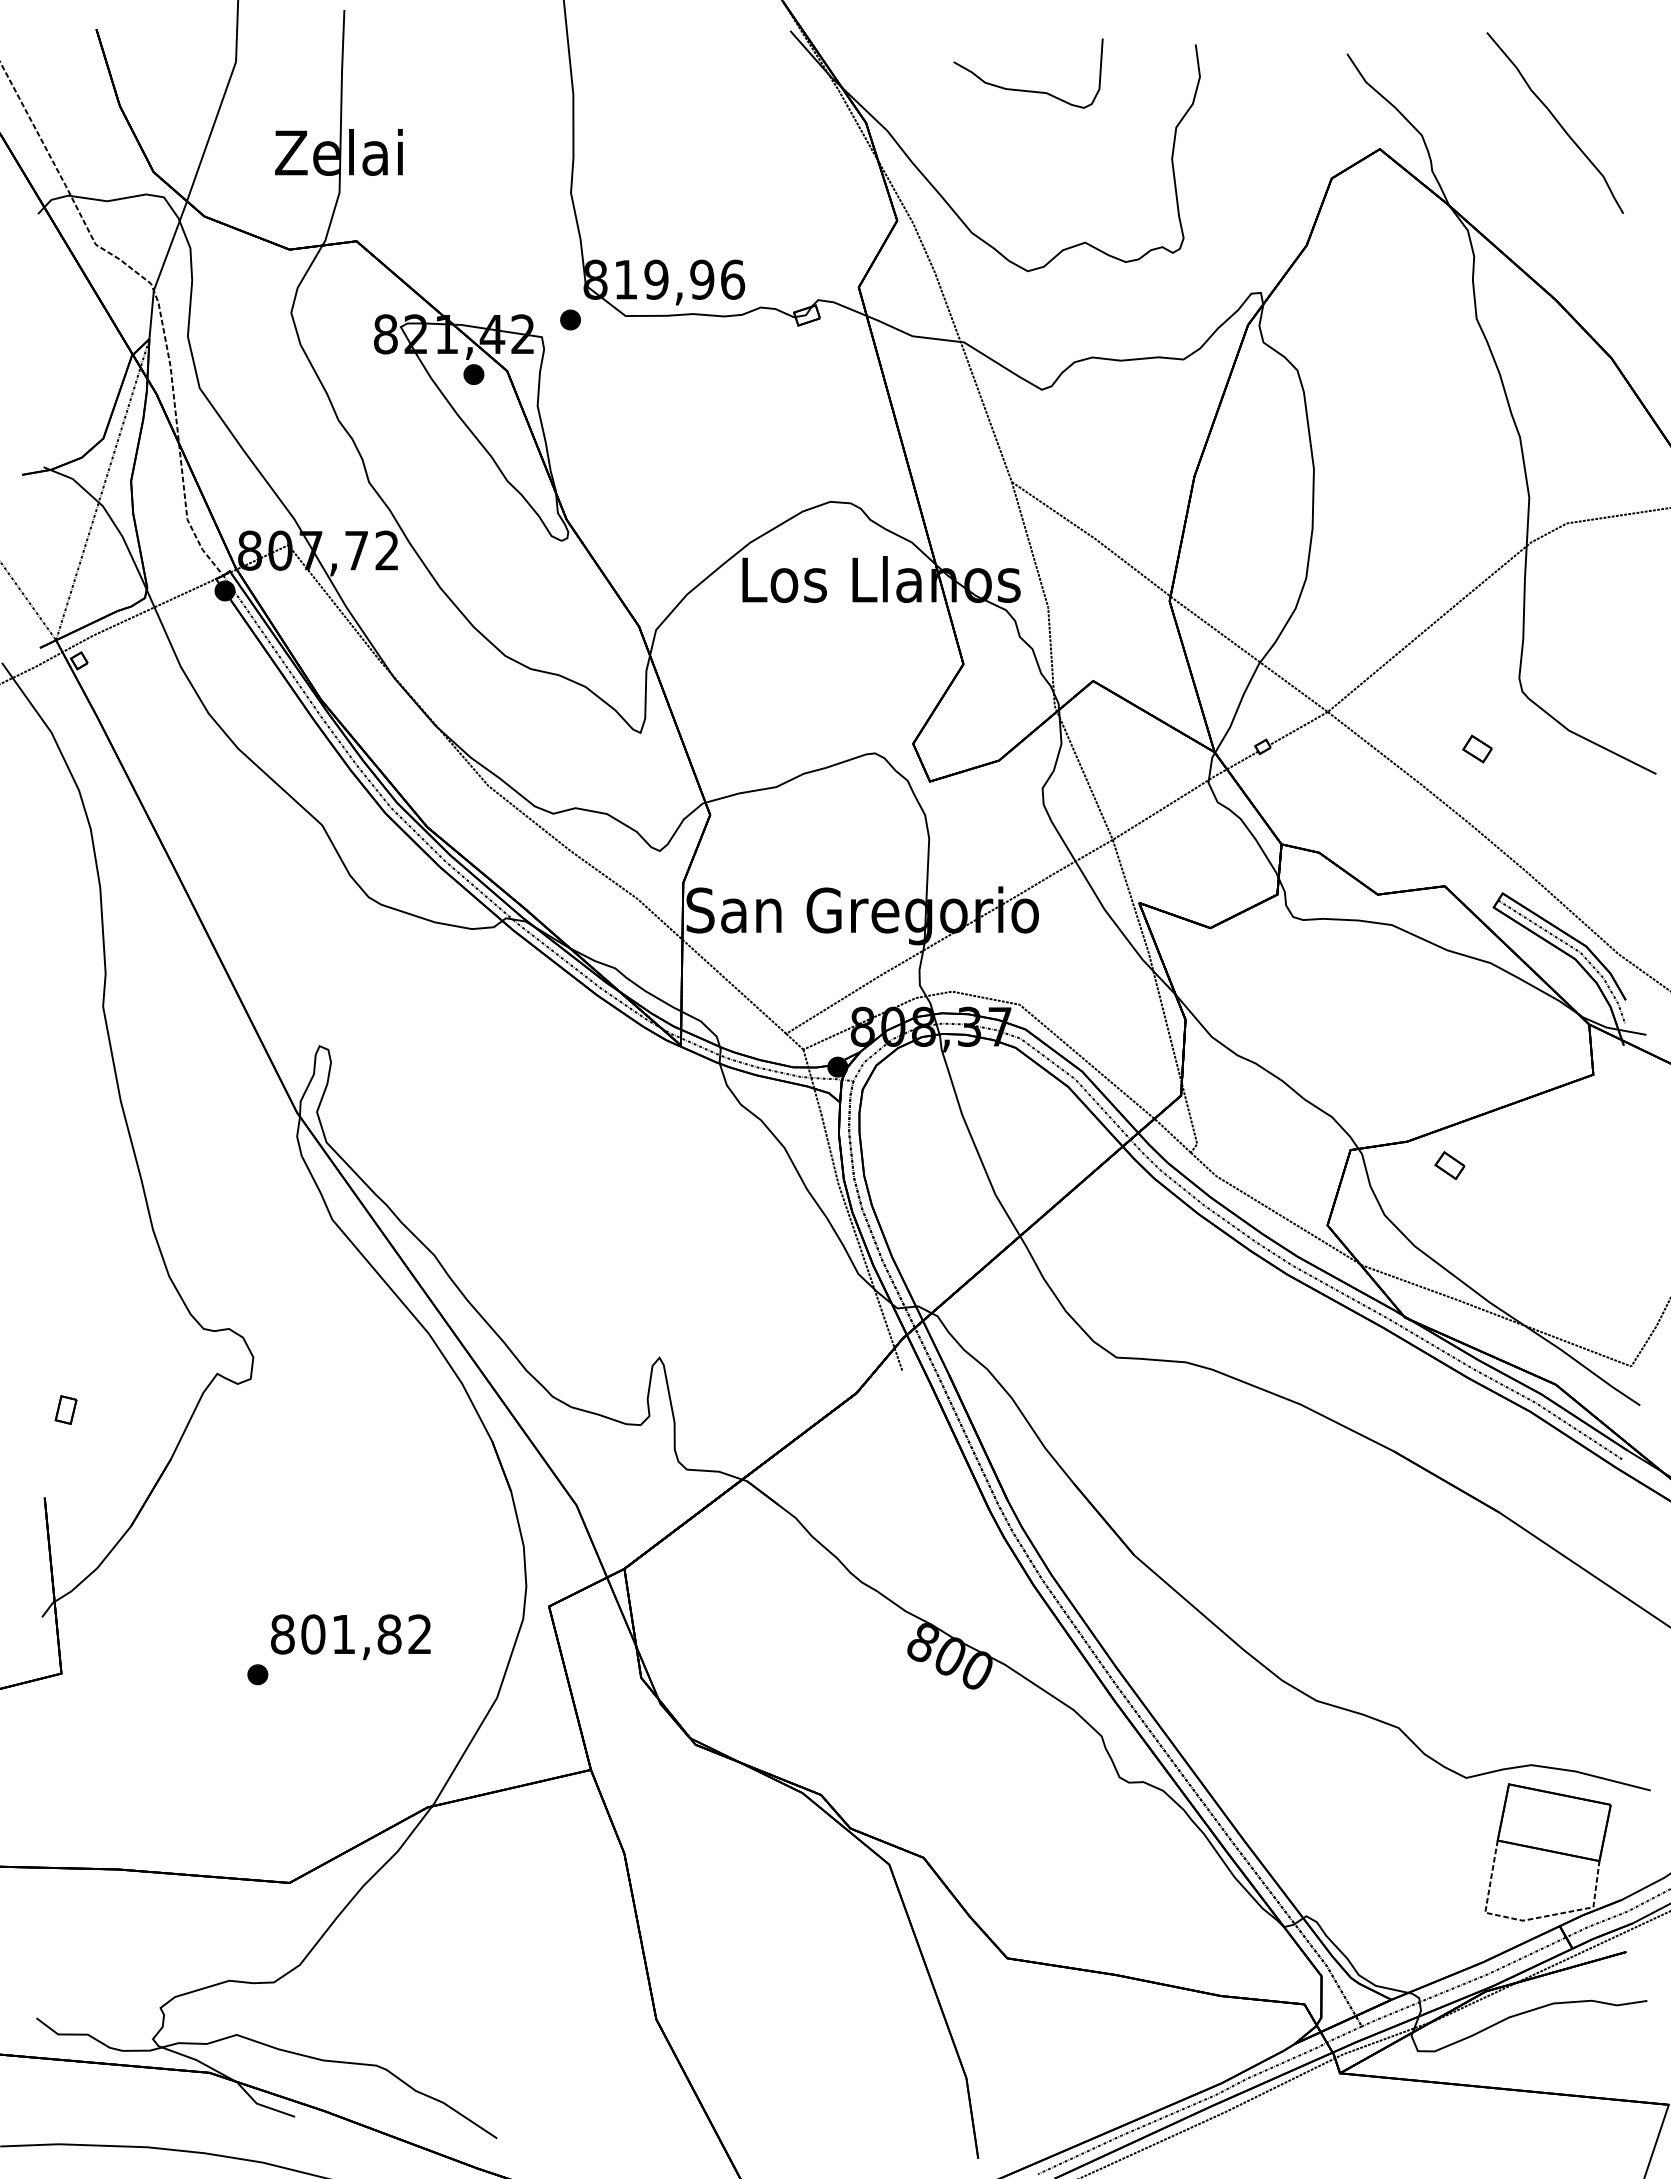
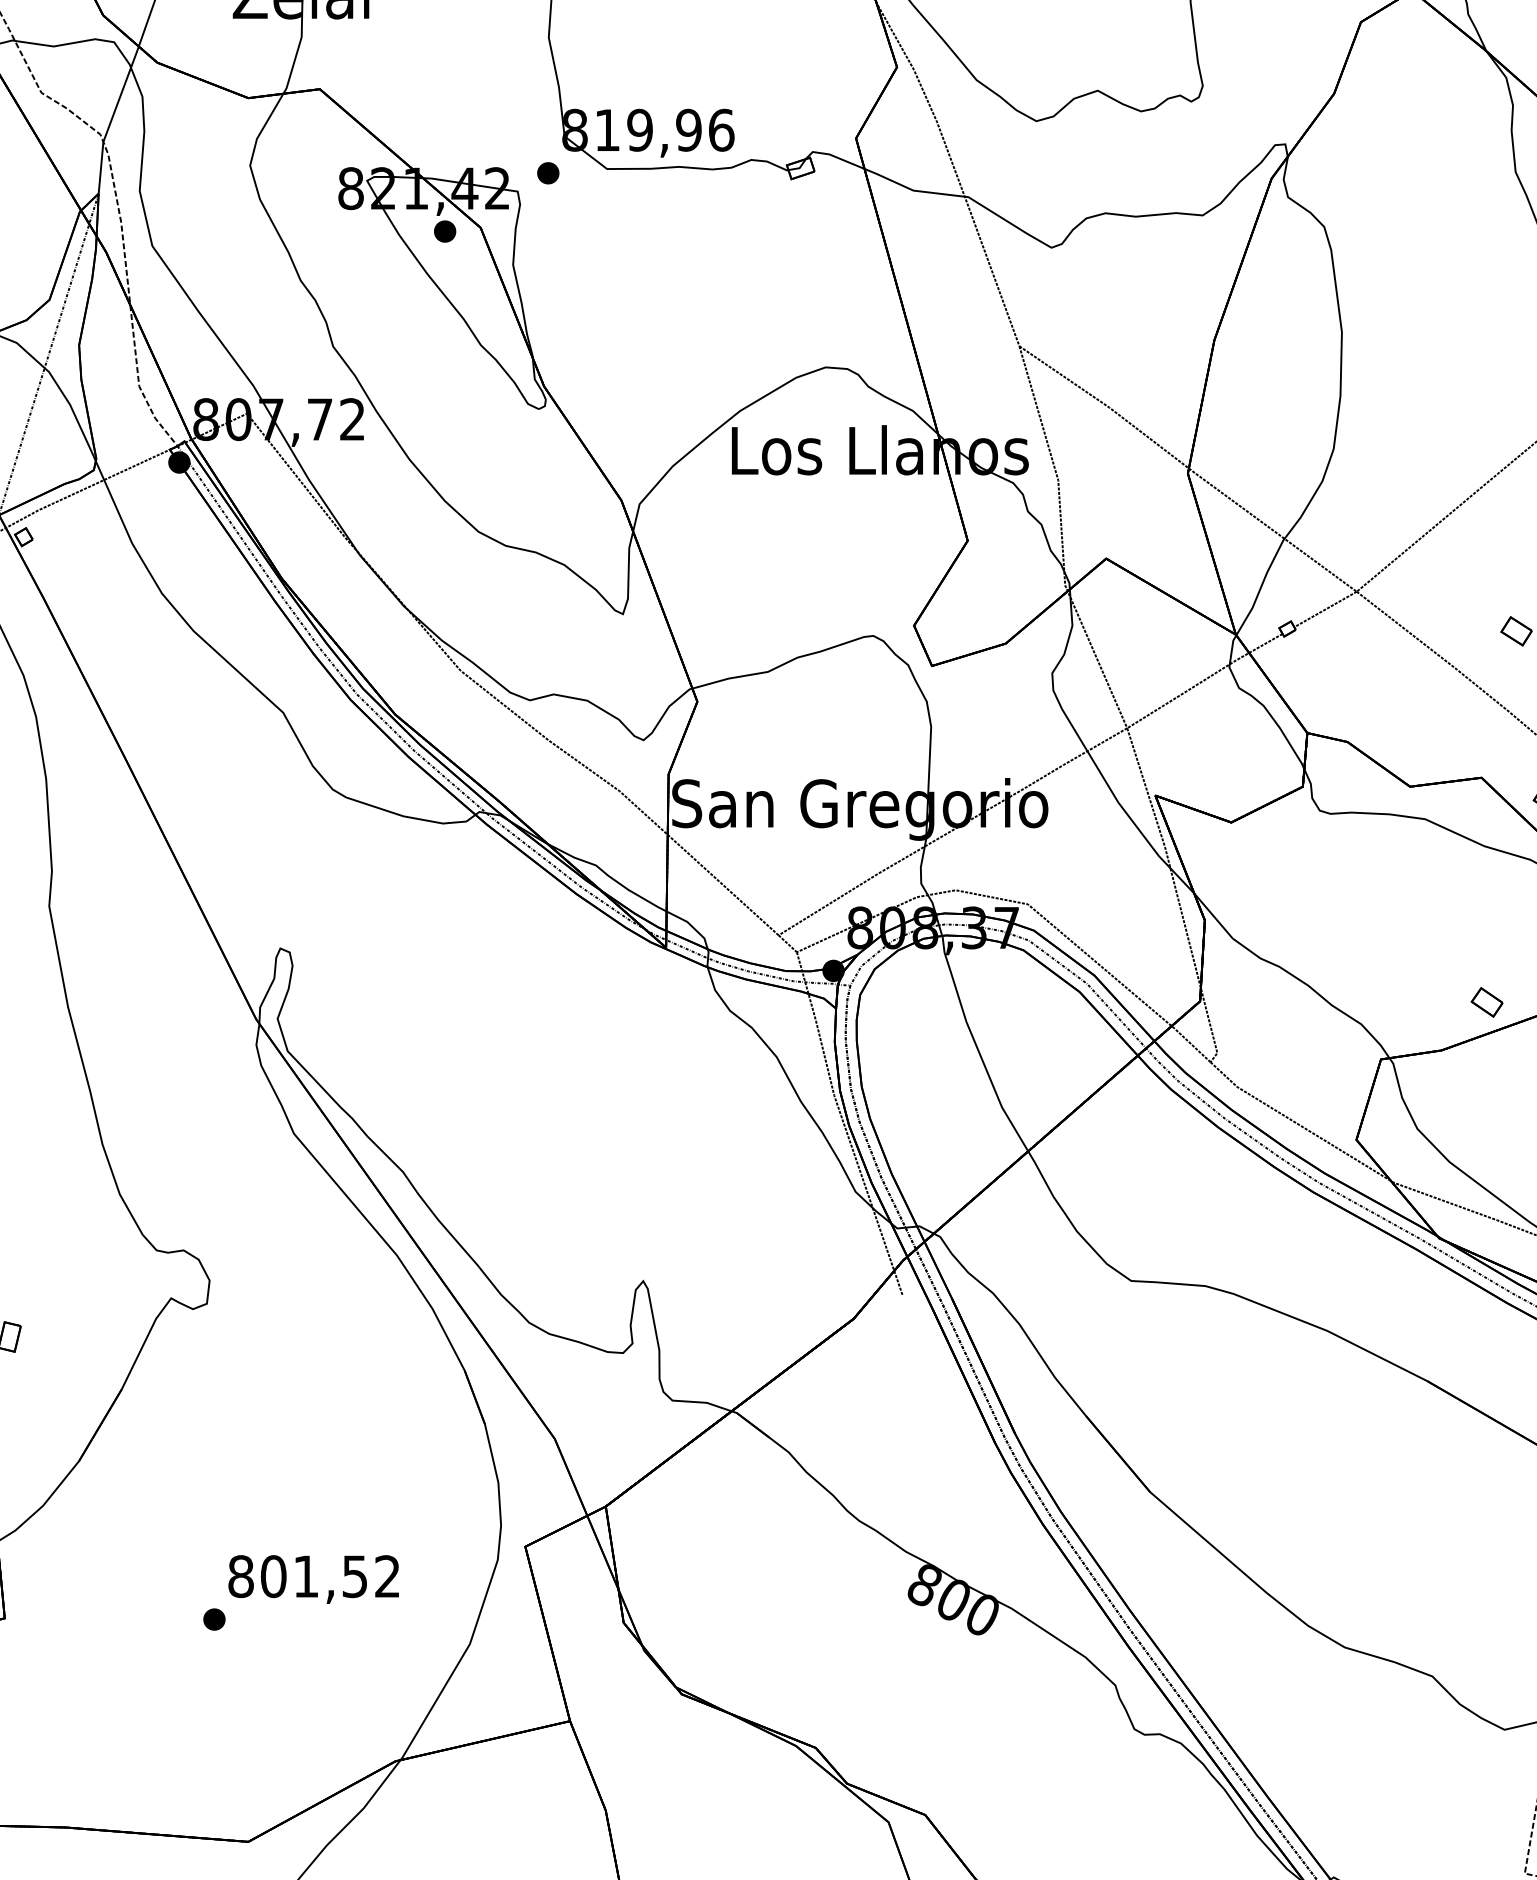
part: (1449, 1165) -> (1486, 1002), moved
text: (389, 1634) -> (354, 1576), 801,82 -> 801,52

